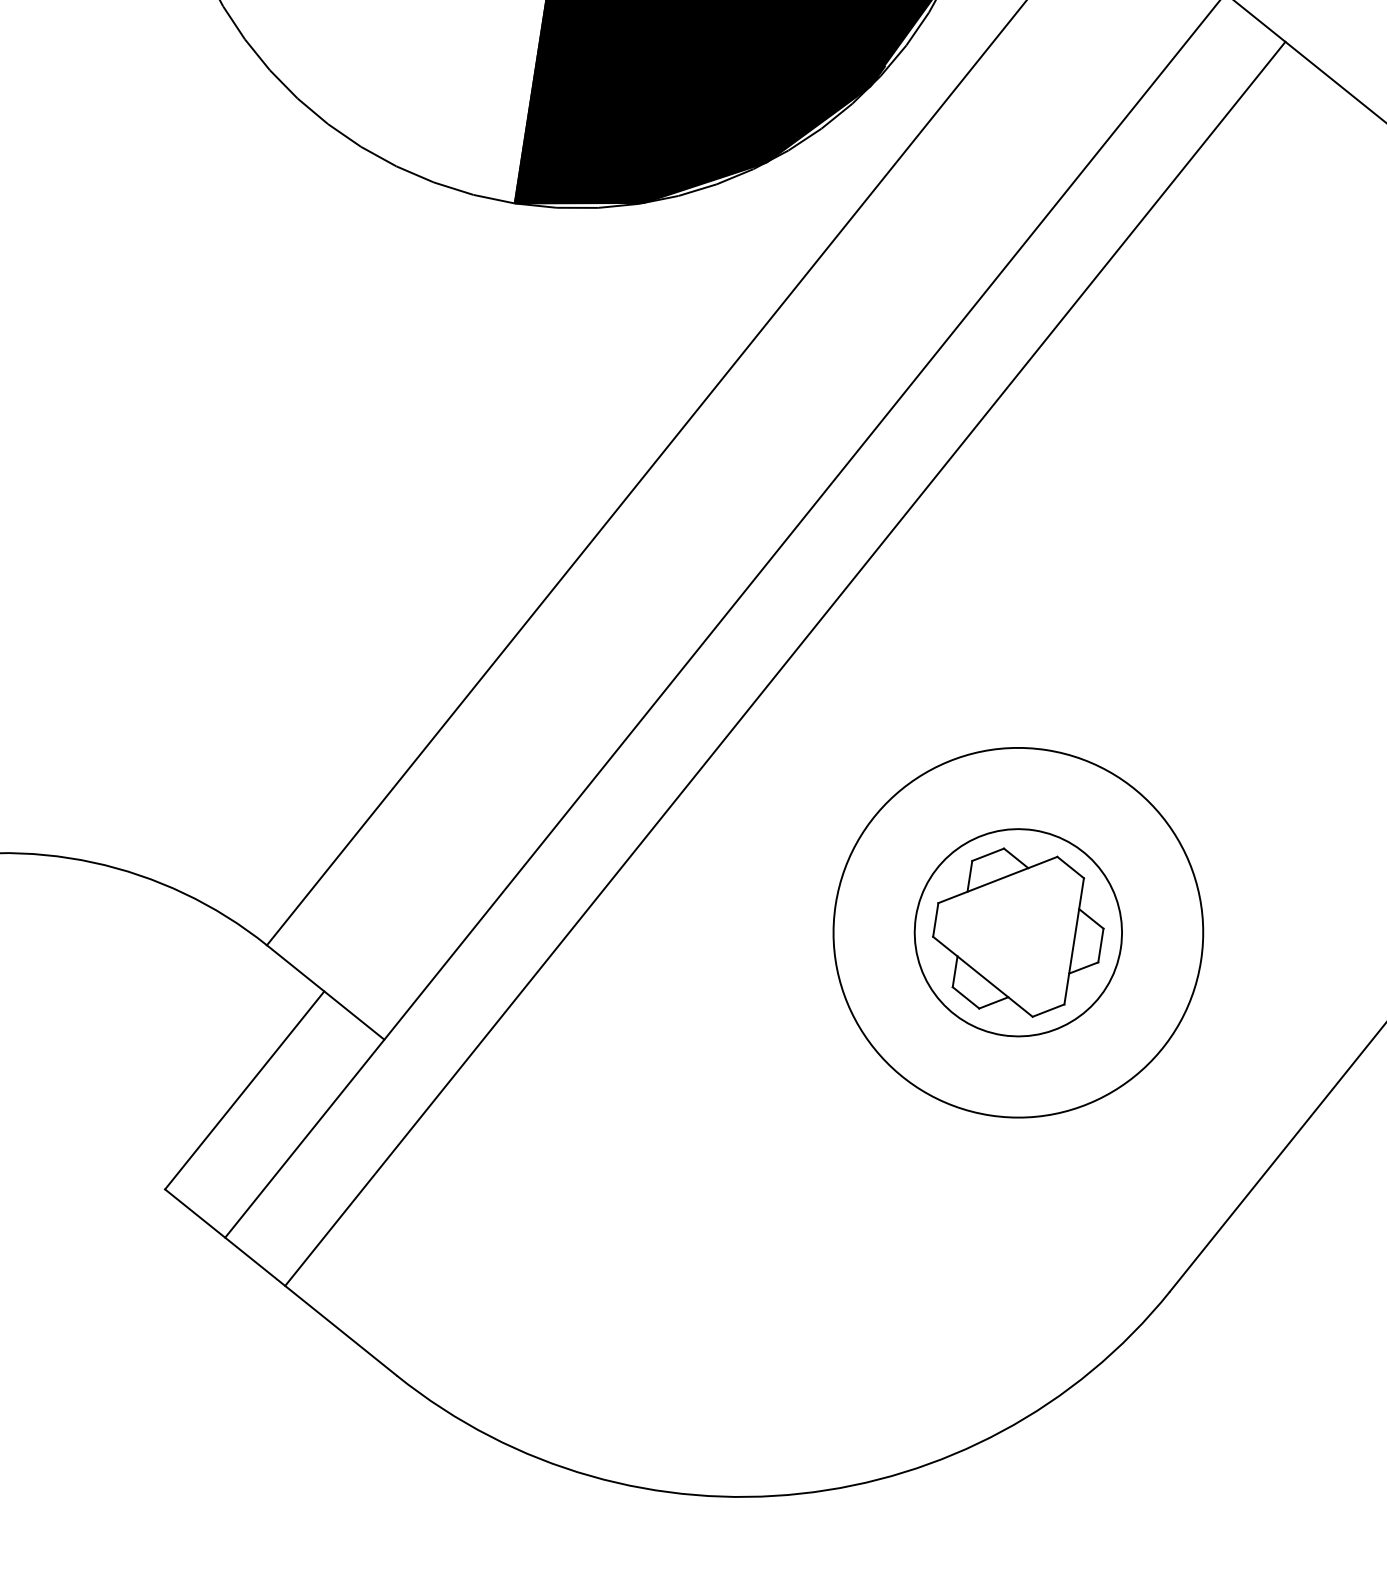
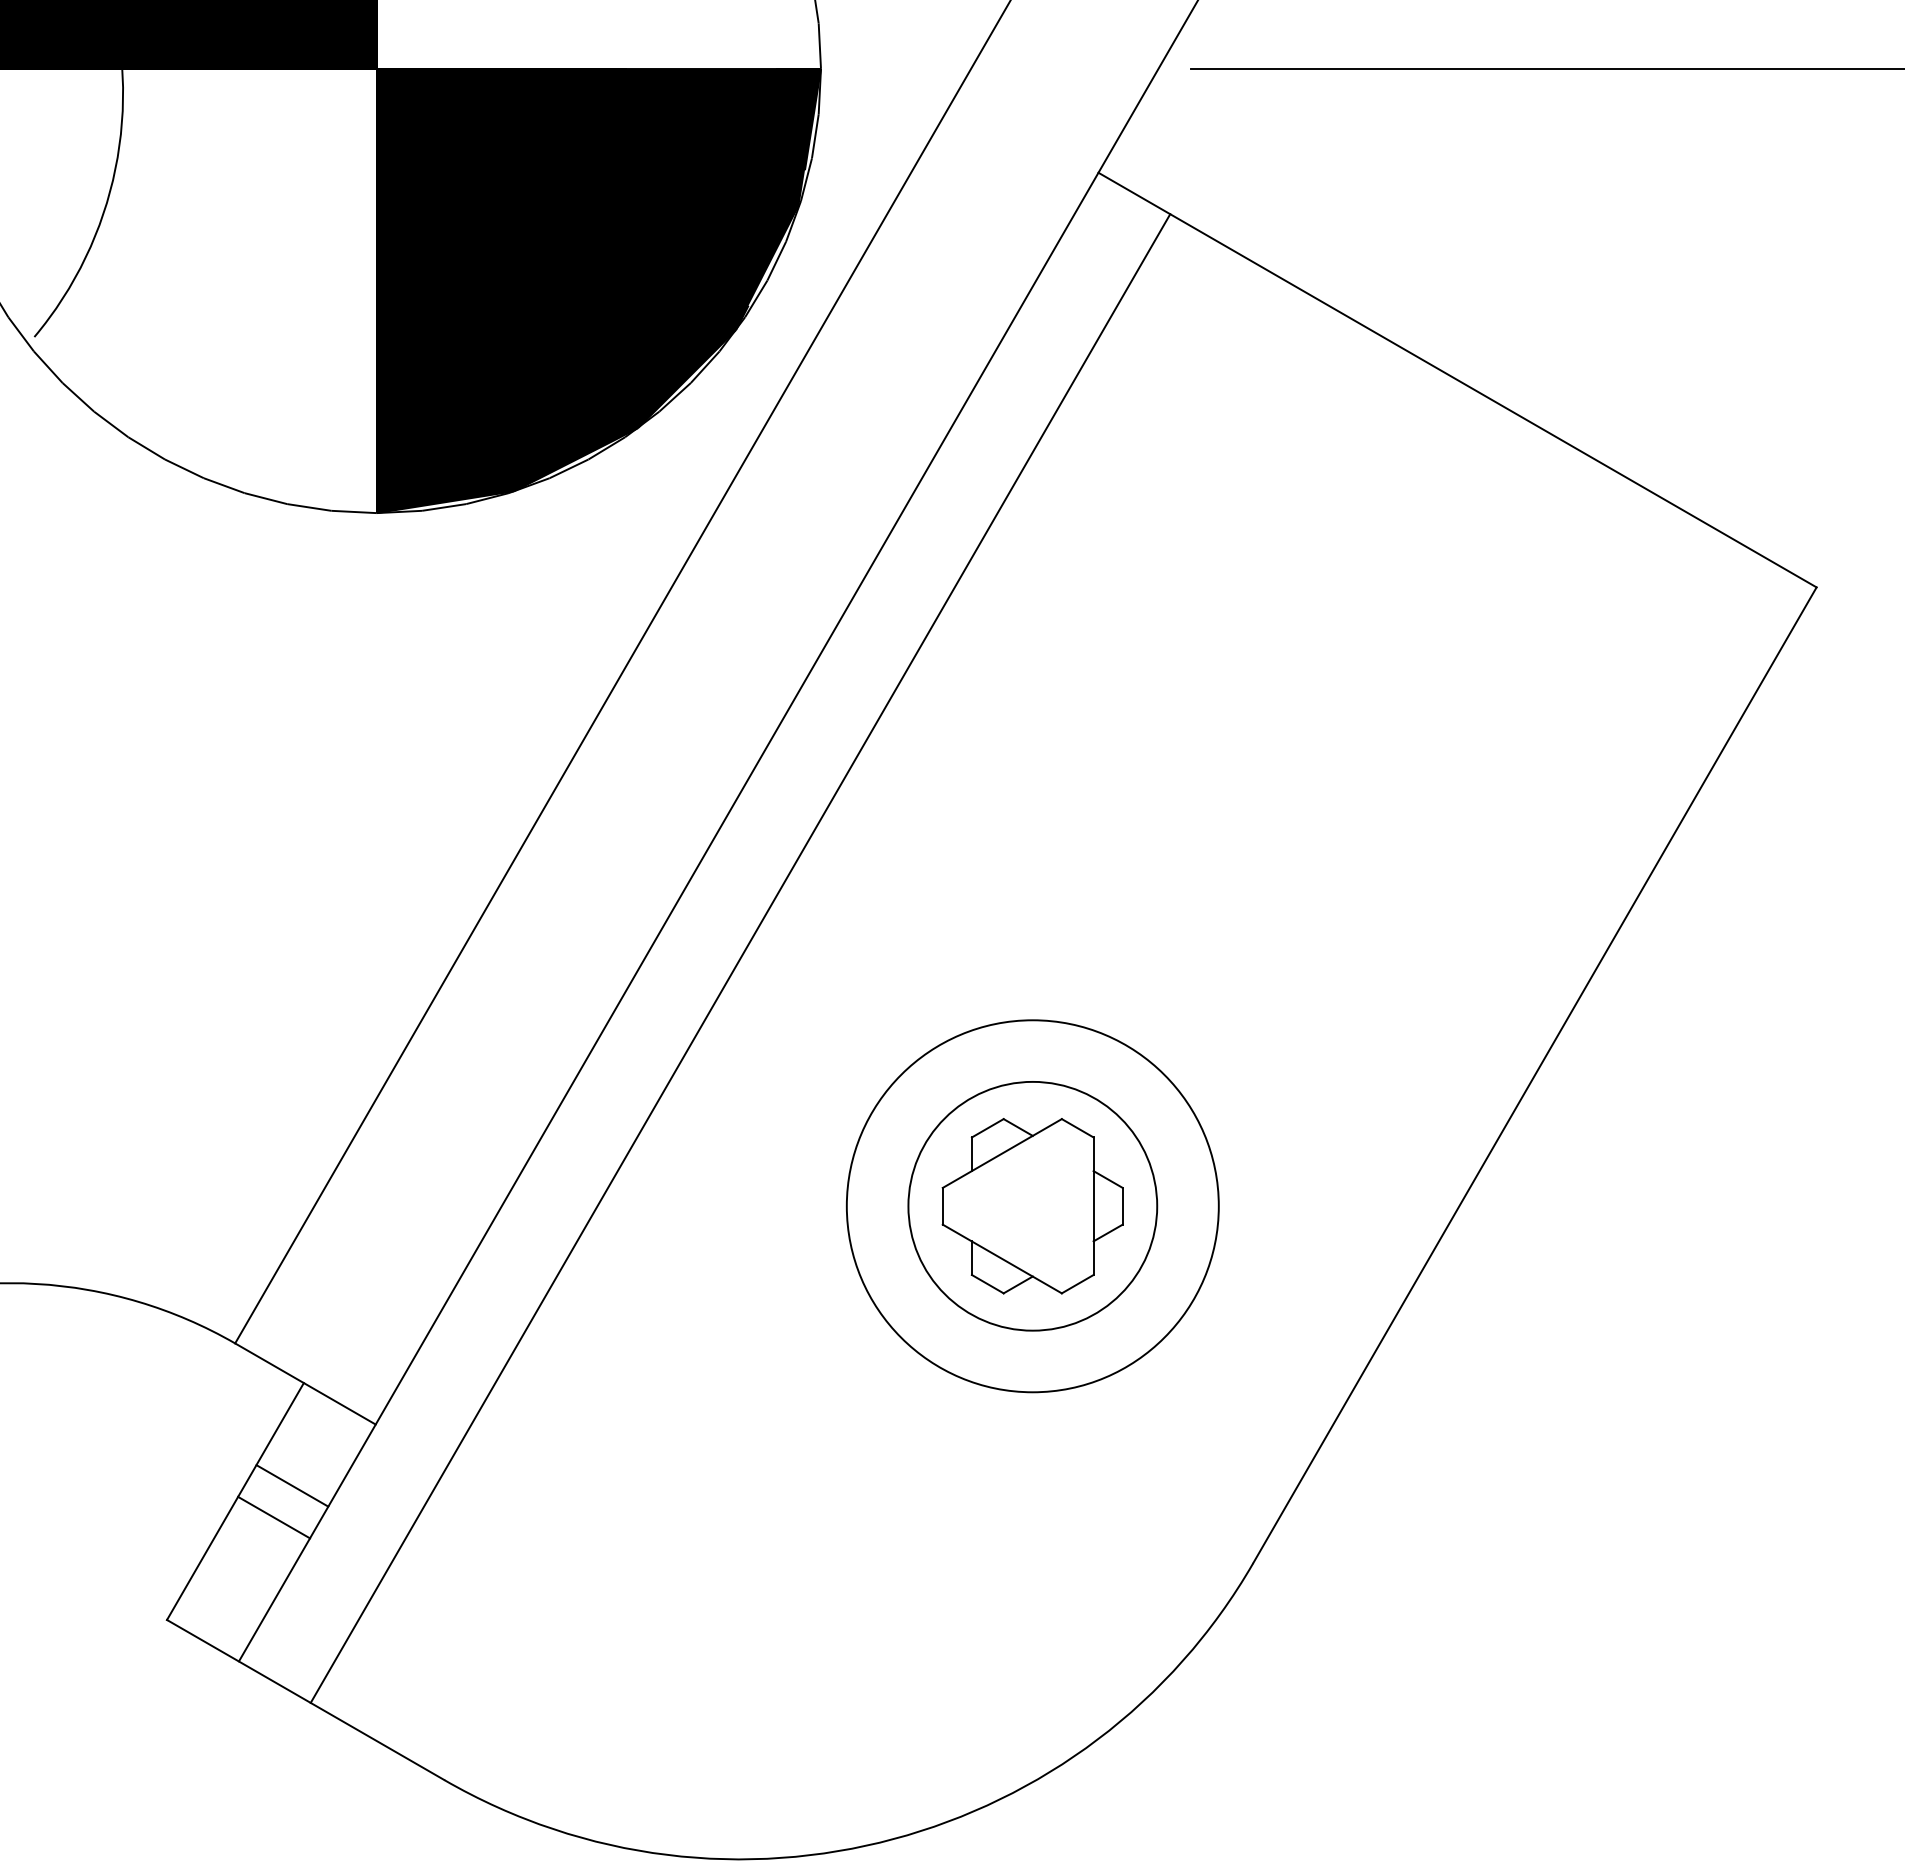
circle: (1018, 932) -> (1032, 1205), size x0.62
circle: (1018, 932) -> (1032, 1206), size x1.67
line: (299, 1083) -> (292, 1485), added
line: (278, 1110) -> (274, 1517), added

